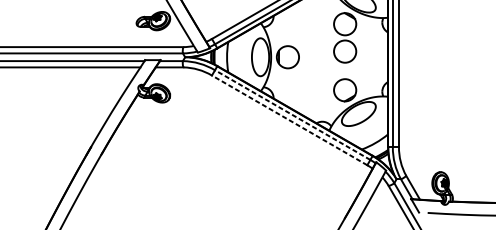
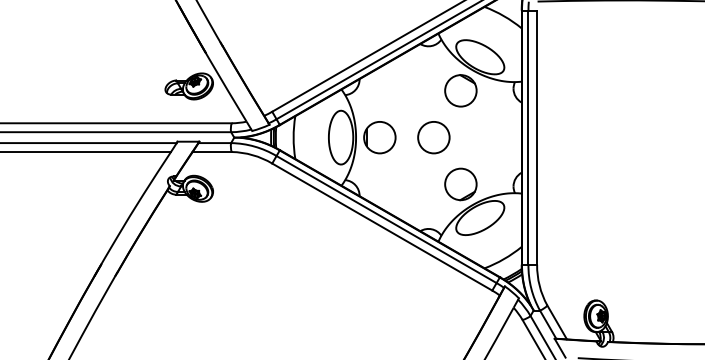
circle: (344, 51) -> (433, 137), moved
line: (292, 115) -> (386, 219), dashed -> solid
line: (289, 119) -> (381, 226), dashed -> solid

